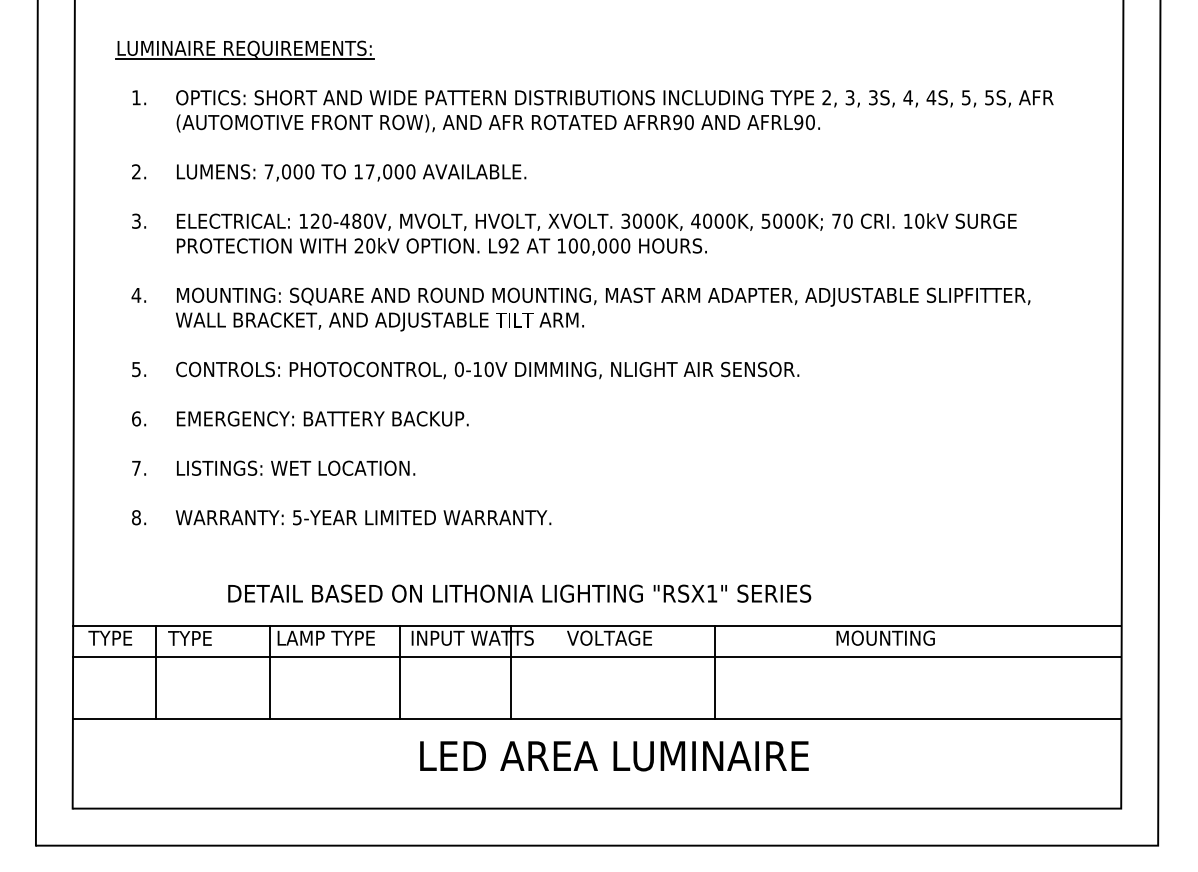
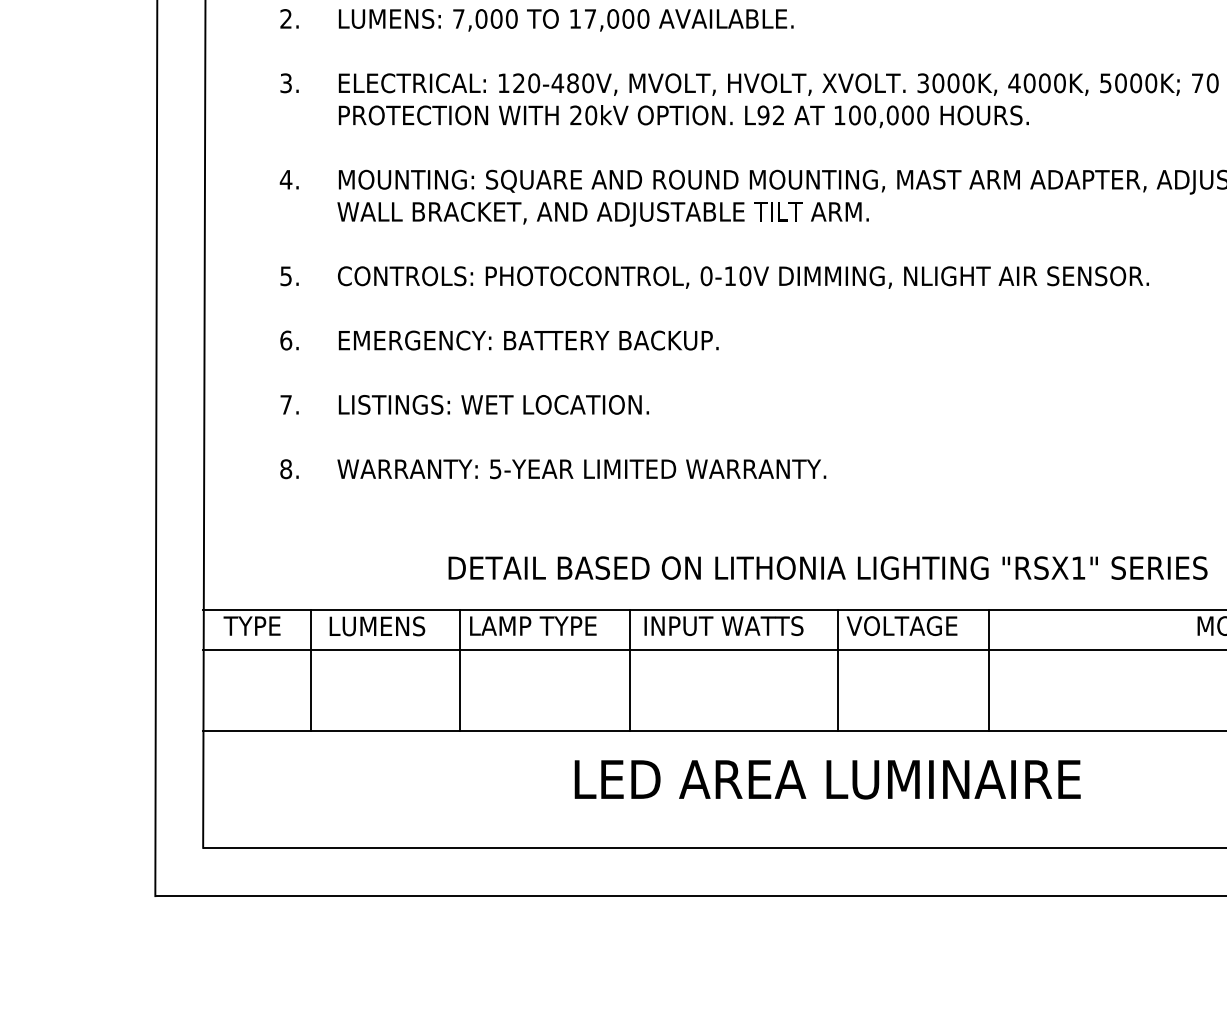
text: (519, 593) -> (827, 567), moved
text: (205, 638) -> (376, 626), TYPE -> LUMENS
line: (511, 672) -> (838, 670), moved
line: (715, 672) -> (989, 670), moved
text: (614, 756) -> (827, 780), moved

